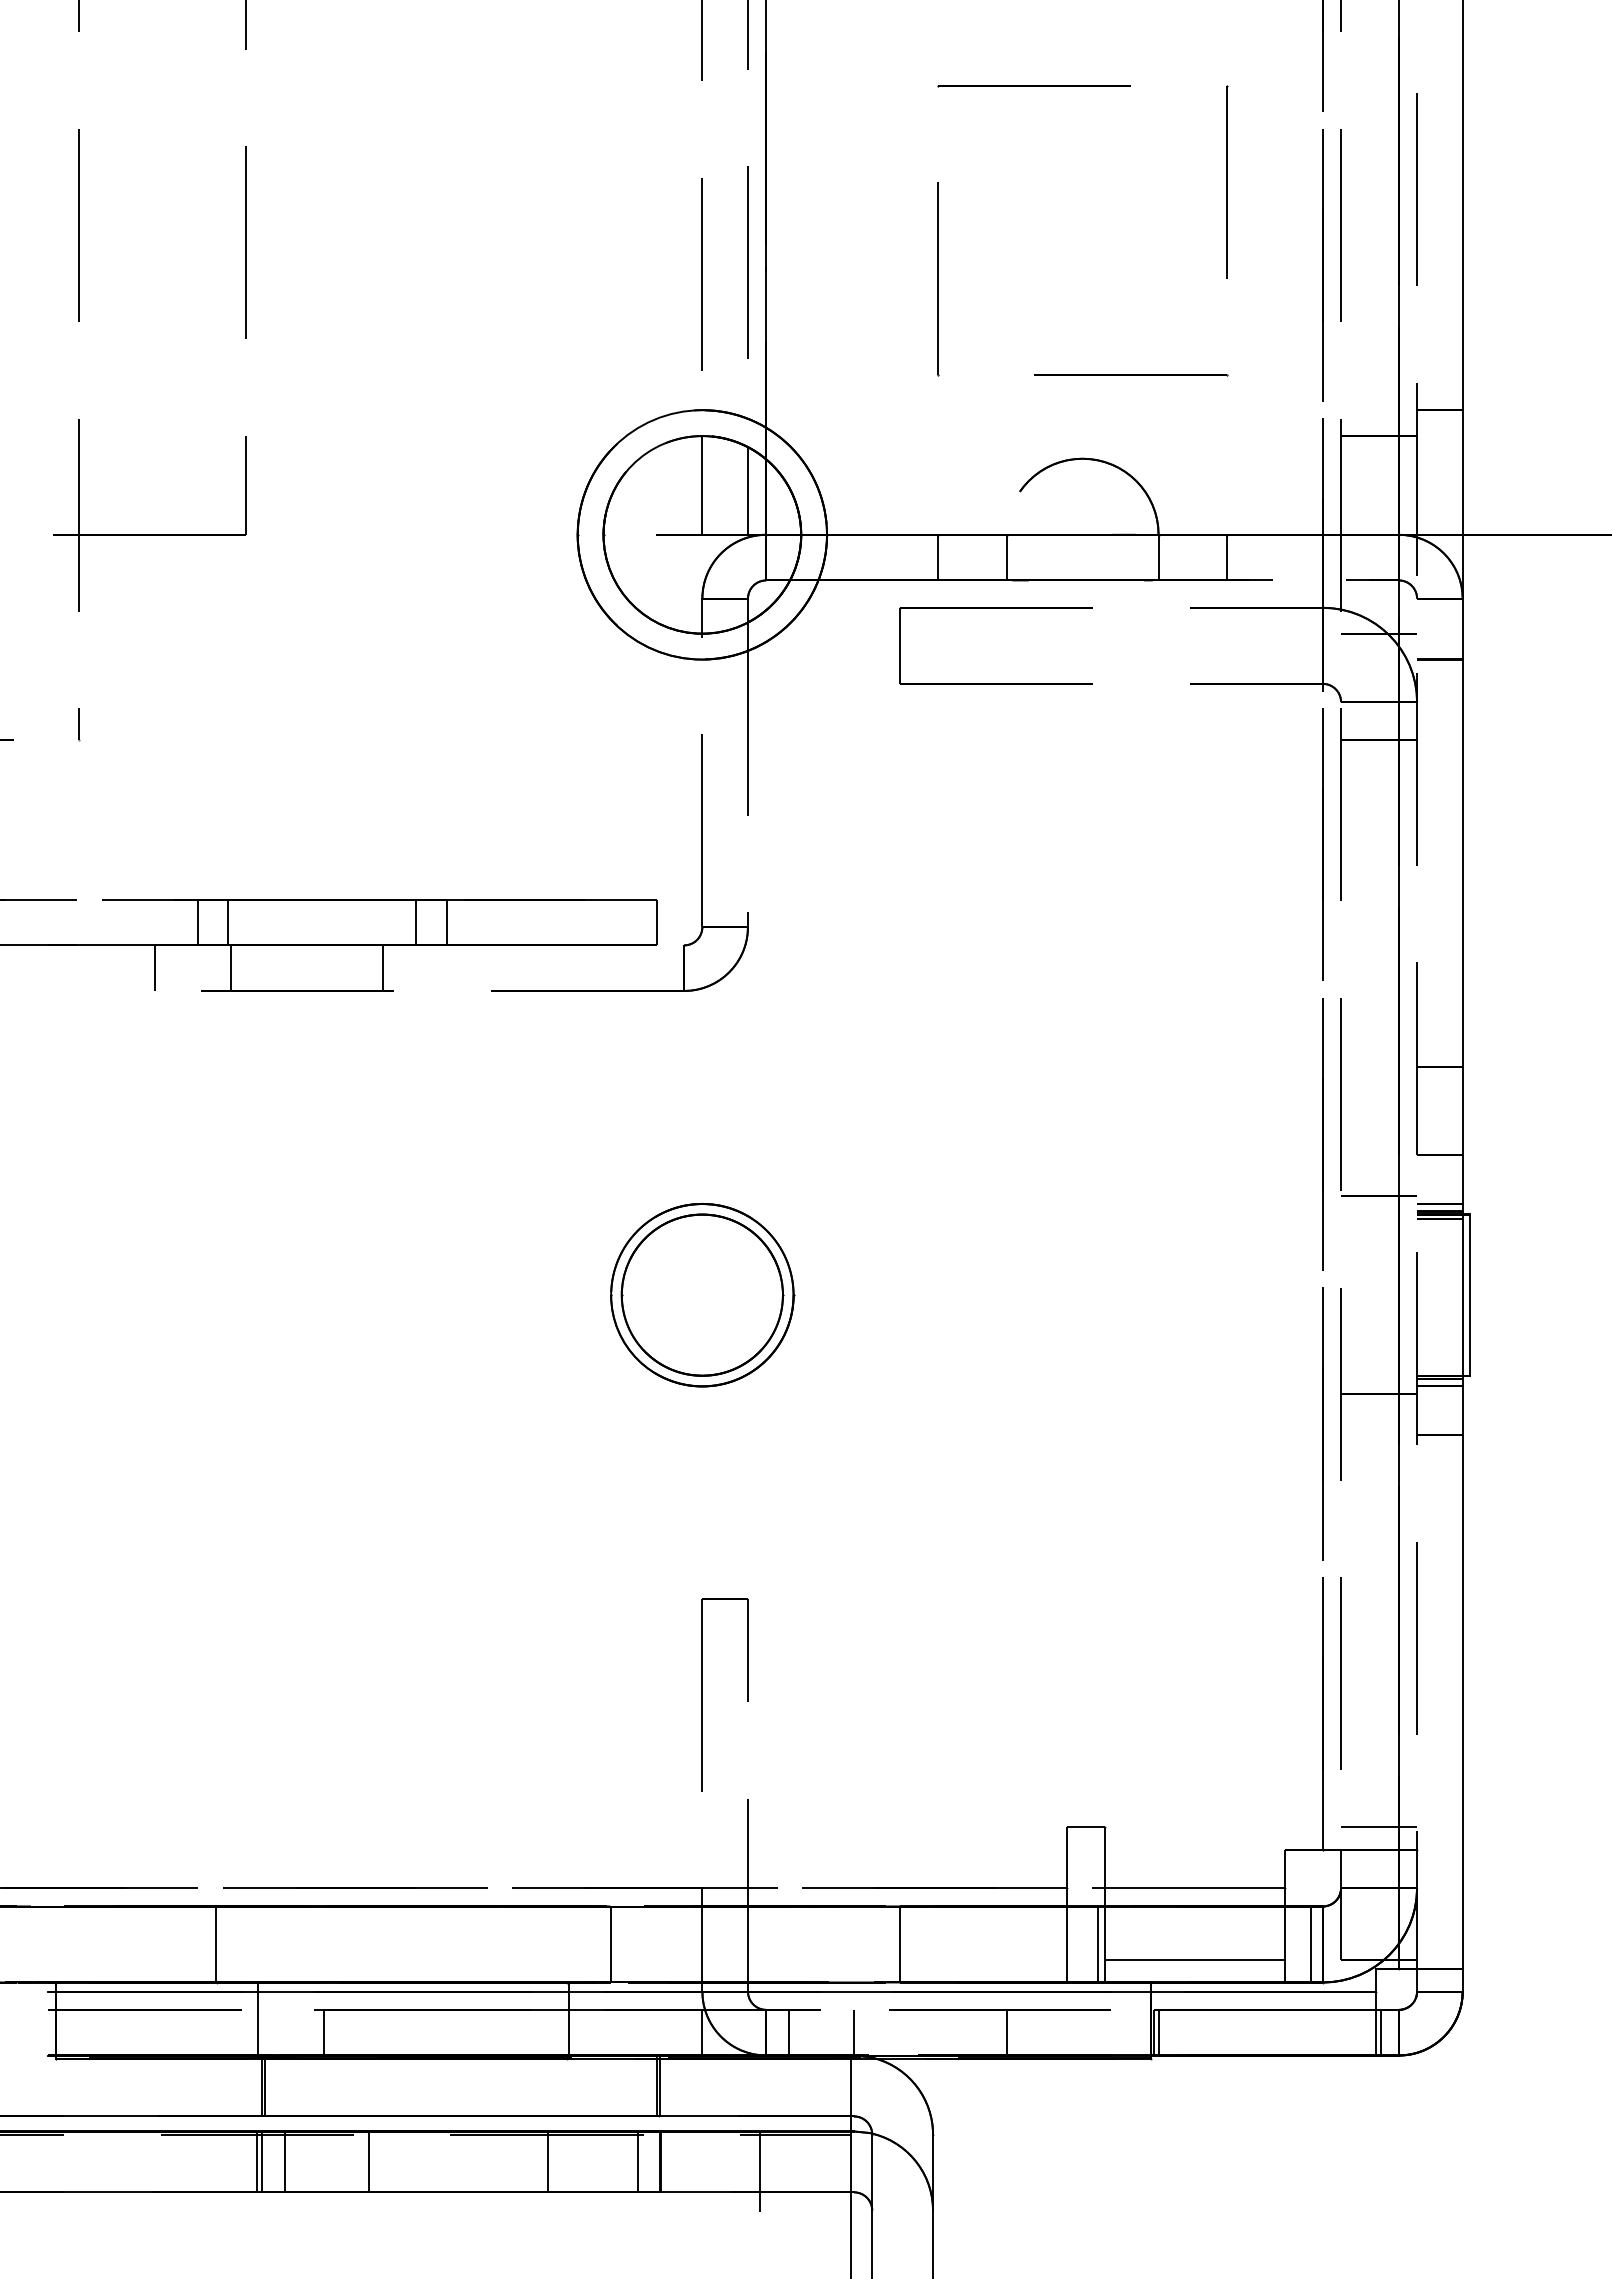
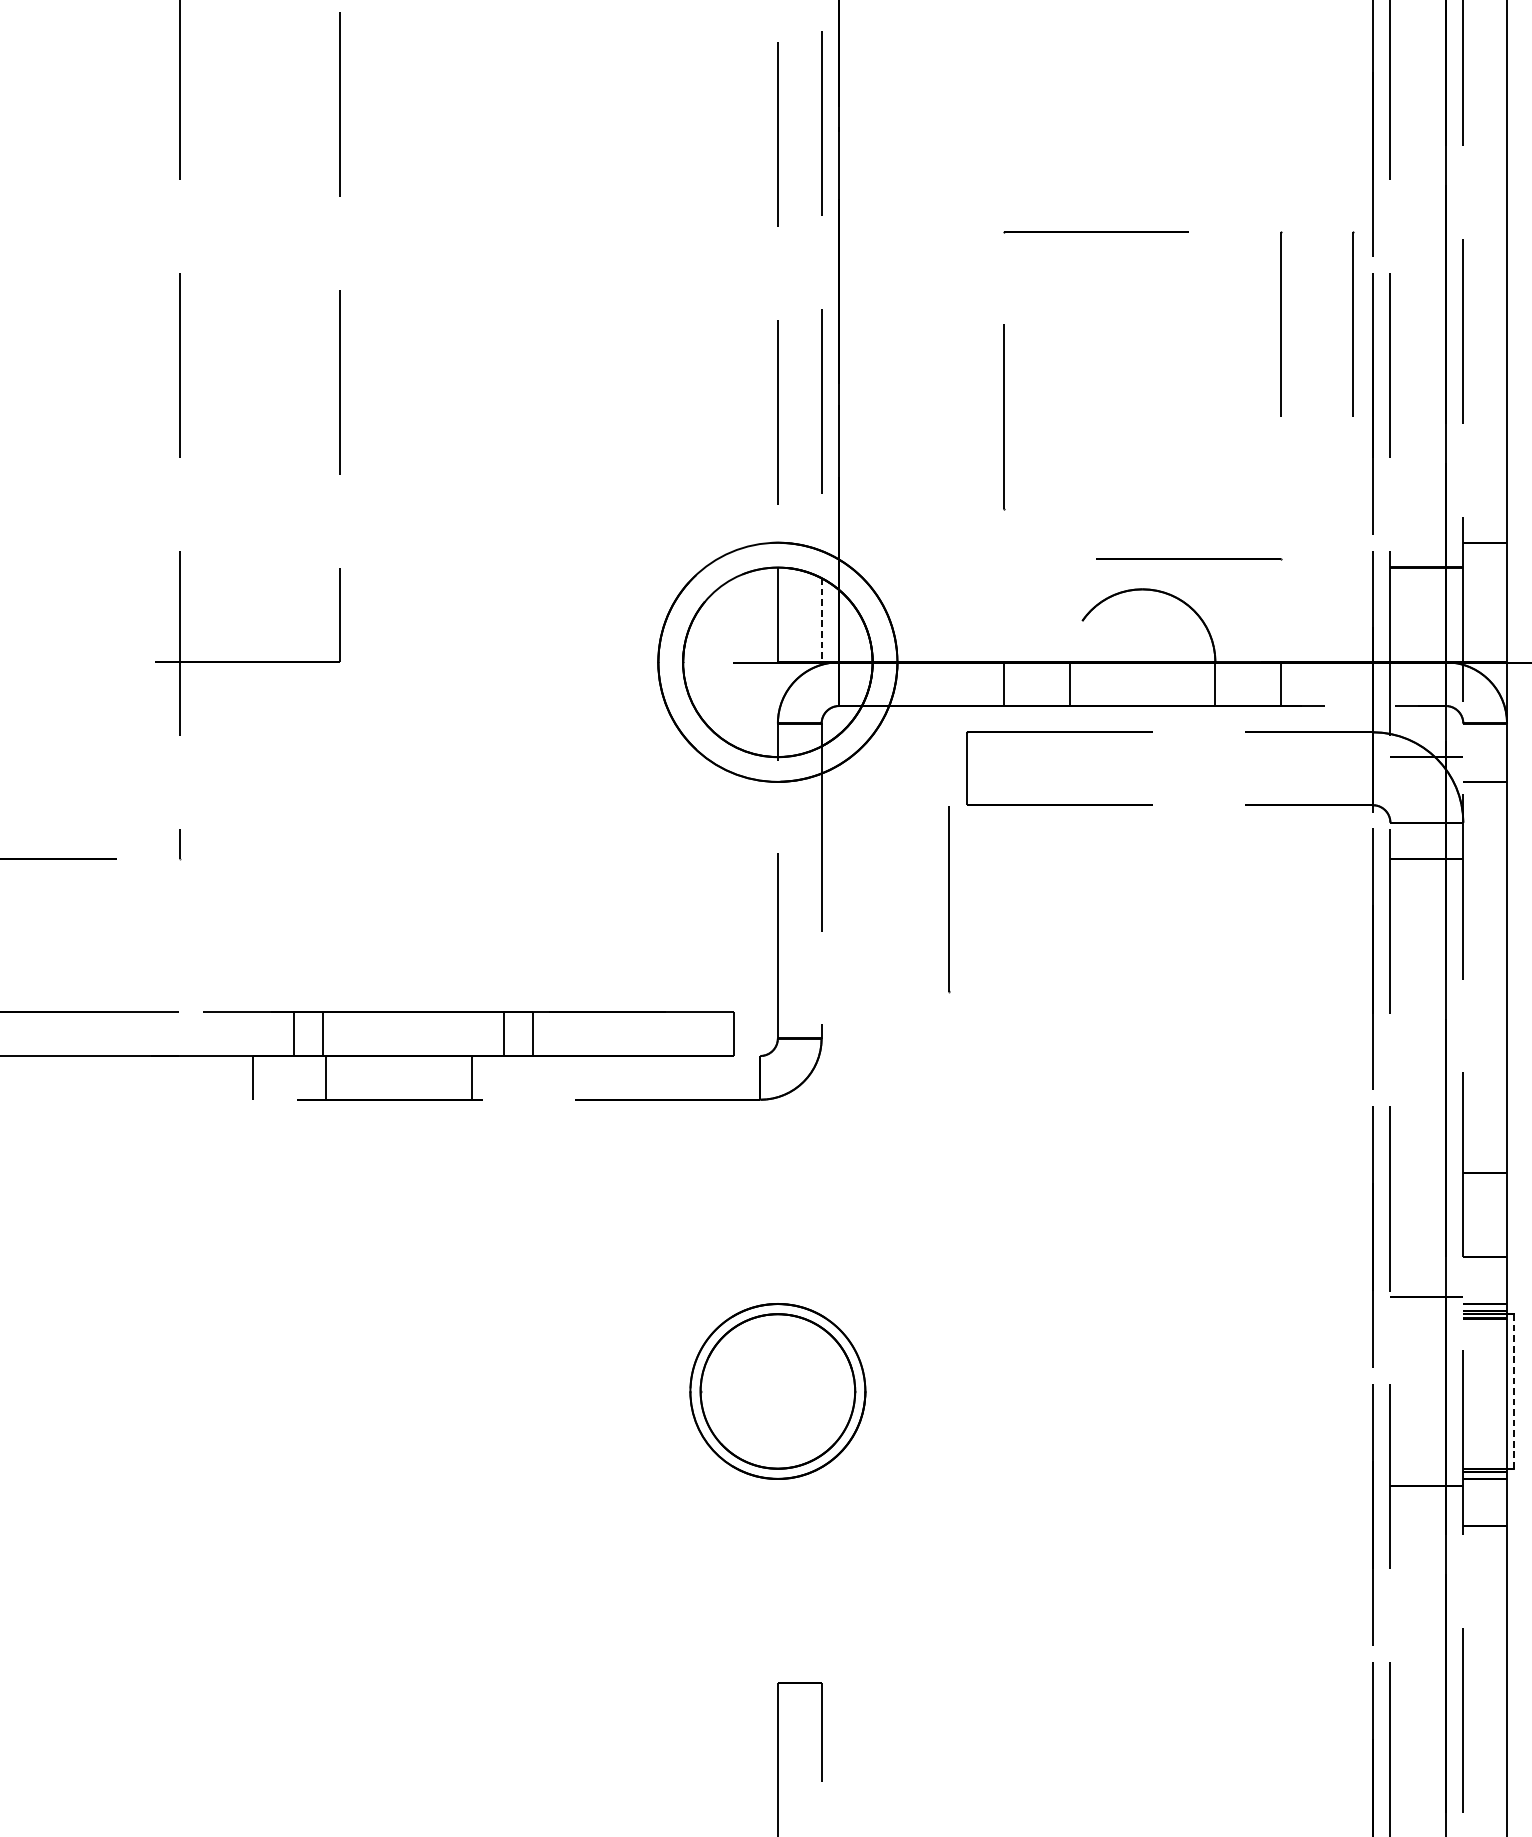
line: (1302, 181) -> (1353, 323), added
line: (1131, 375) -> (1189, 559), moved
line: (748, 491) -> (822, 620), solid -> dashed
line: (881, 782) -> (949, 899), added
line: (1470, 1295) -> (1514, 1391), solid -> dashed

